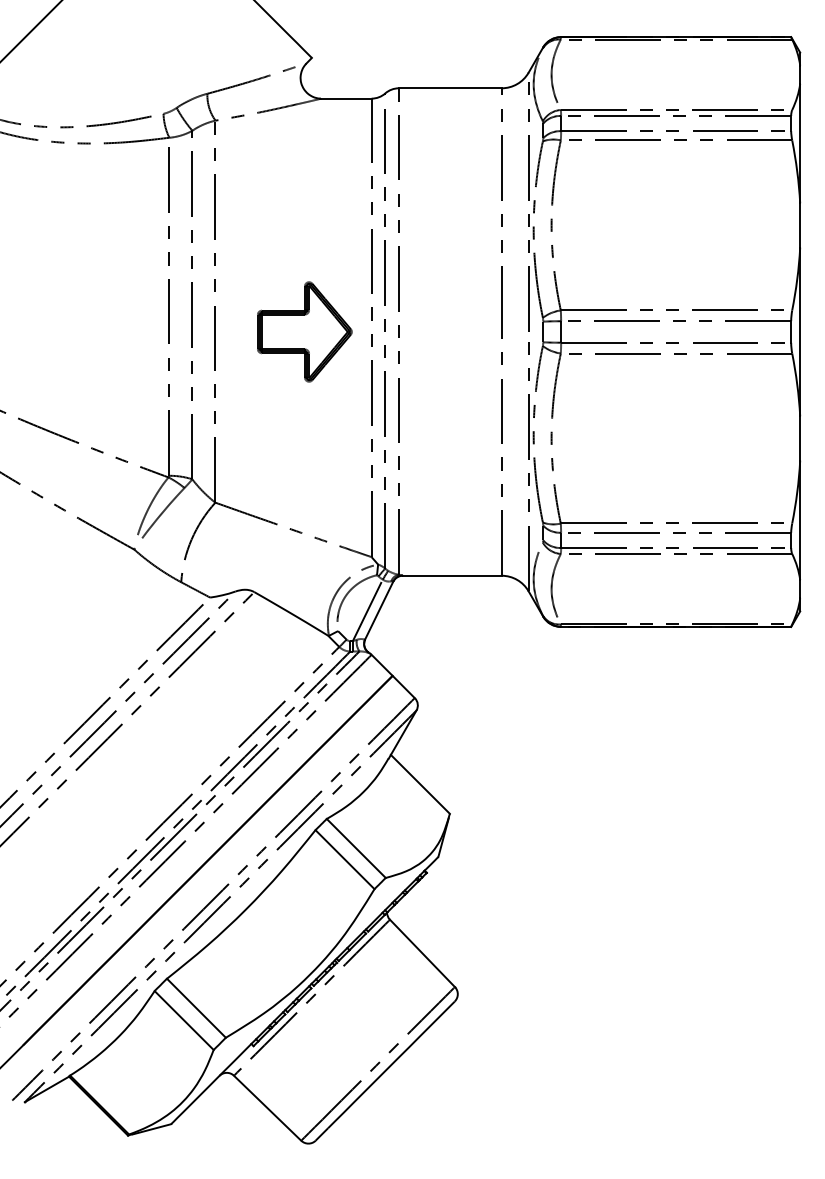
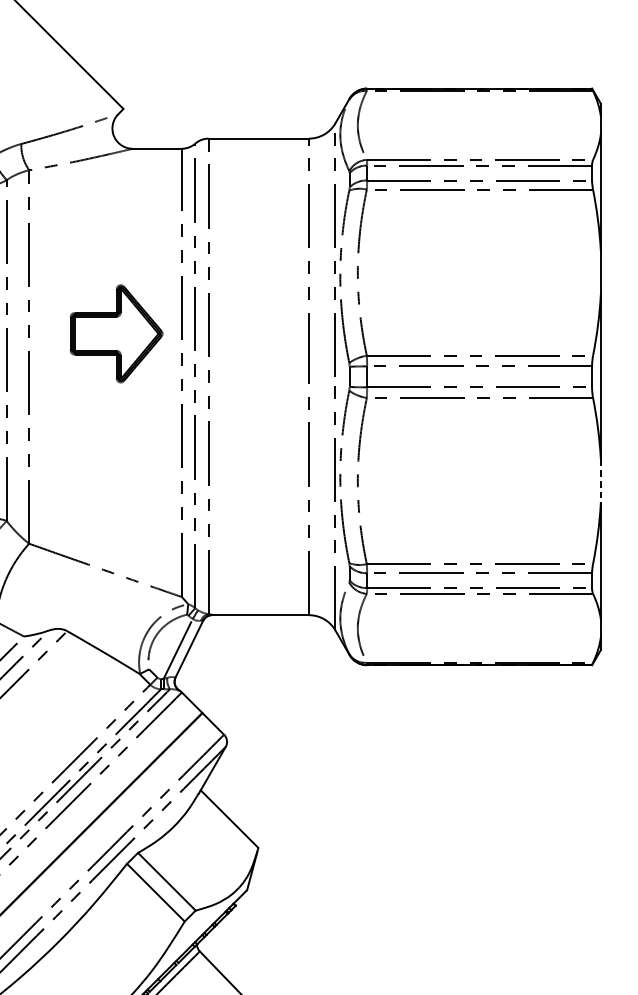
part: (304, 331) -> (116, 333), moved
line: (800, 438) -> (601, 480), solid -> dashed

